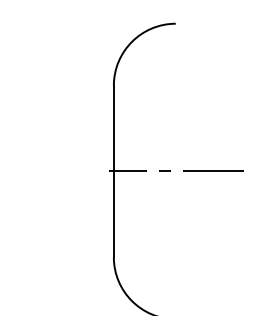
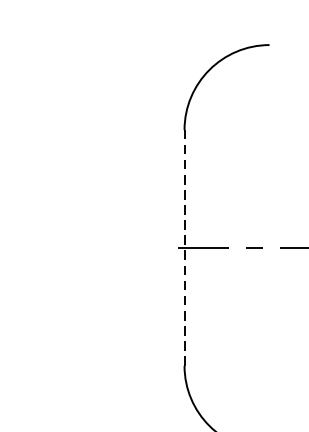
line: (113, 171) -> (184, 247), solid -> dashed

